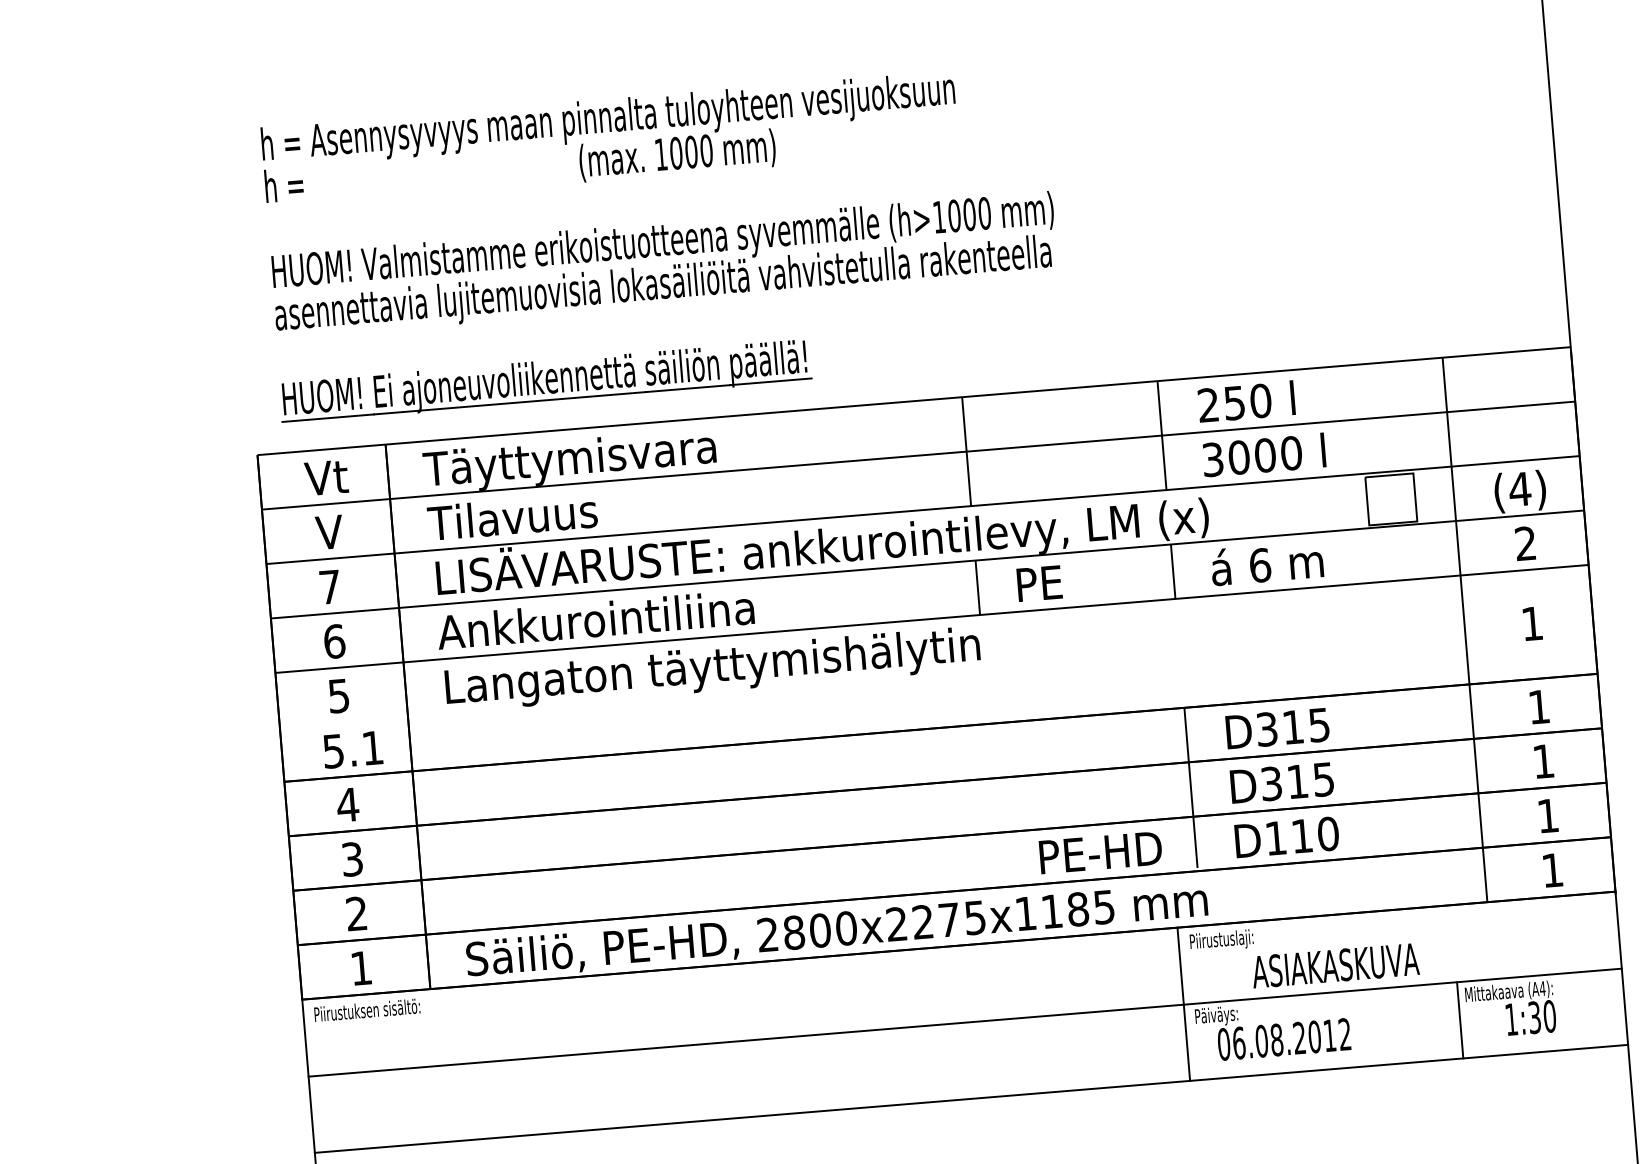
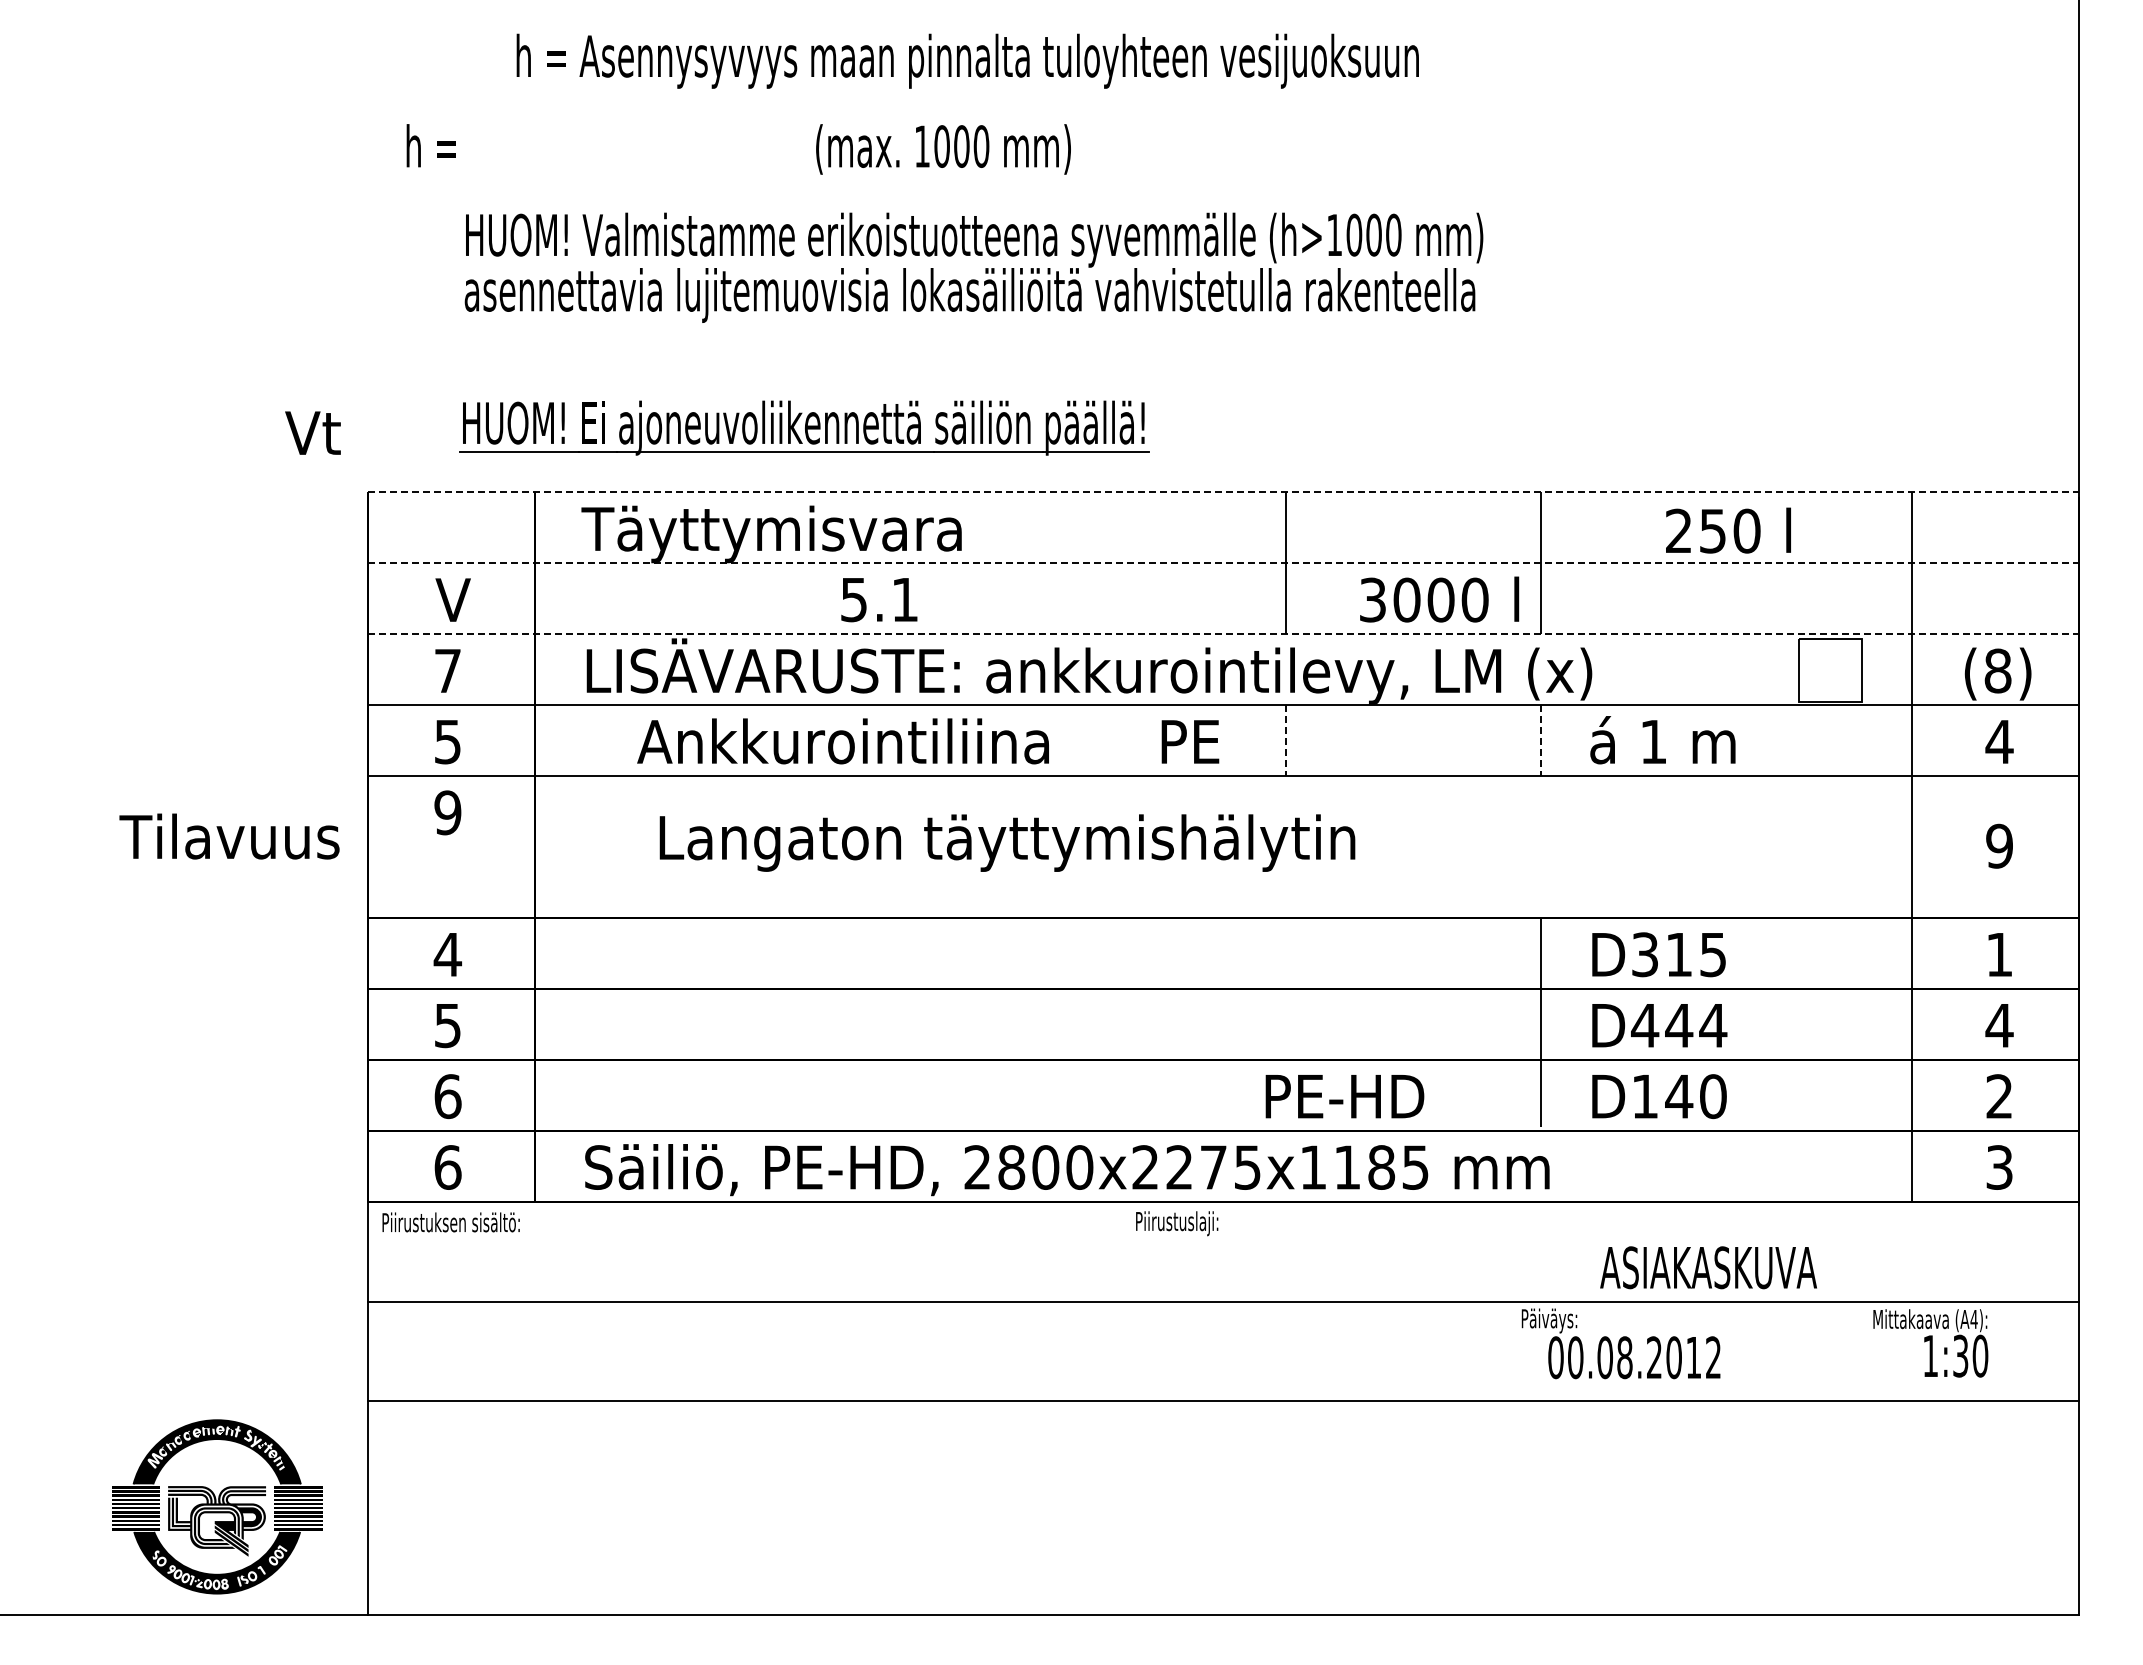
text: (608, 119) -> (967, 60), moved
text: (664, 264) -> (973, 267), moved
part: (545, 381) -> (804, 427), moved
line: (914, 401) -> (1223, 492), solid -> dashed
text: (1246, 401) -> (1728, 530), moved
line: (918, 455) -> (1223, 563), solid -> dashed
text: (1264, 455) -> (1439, 599), moved
text: (326, 477) -> (312, 432), moved
text: (1519, 488) -> (1997, 670), (4) -> (8)
line: (923, 510) -> (1223, 634), solid -> dashed
text: (512, 516) -> (229, 836), moved
text: (1525, 543) -> (1999, 741), 2 -> 4
text: (1260, 565) -> (1653, 741), 6 -> 1
line: (1173, 572) -> (1540, 741), solid -> dashed
text: (1039, 583) -> (1190, 741), moved
line: (978, 588) -> (1286, 741), solid -> dashed
text: (595, 619) -> (842, 741), moved
text: (1532, 623) -> (1999, 845), 1 -> 9
text: (334, 641) -> (447, 741), 6 -> 5
text: (712, 668) -> (1007, 842), moved
text: (338, 695) -> (447, 812), 5 -> 9
text: (353, 750) -> (879, 600), moved
text: (1543, 761) -> (1999, 1025), 1 -> 4
text: (1297, 781) -> (1679, 1025), D315 -> D444
text: (1547, 815) -> (1998, 1096), 1 -> 2
text: (1302, 836) -> (1679, 1096), D110 -> D140
text: (1100, 852) -> (1344, 1096), moved
text: (352, 859) -> (447, 1025), 3 -> 5
text: (1552, 870) -> (1999, 1167), 1 -> 3
text: (356, 913) -> (447, 1096), 2 -> 6
text: (1222, 940) -> (1177, 1223), moved
text: (361, 968) -> (447, 1167), 1 -> 6
line: (1184, 1004) -> (1508, 1301), removed
line: (1460, 1020) -> (1864, 1351), removed
text: (1239, 1043) -> (1575, 1357), 06.08.2012 -> 00.08.2012

